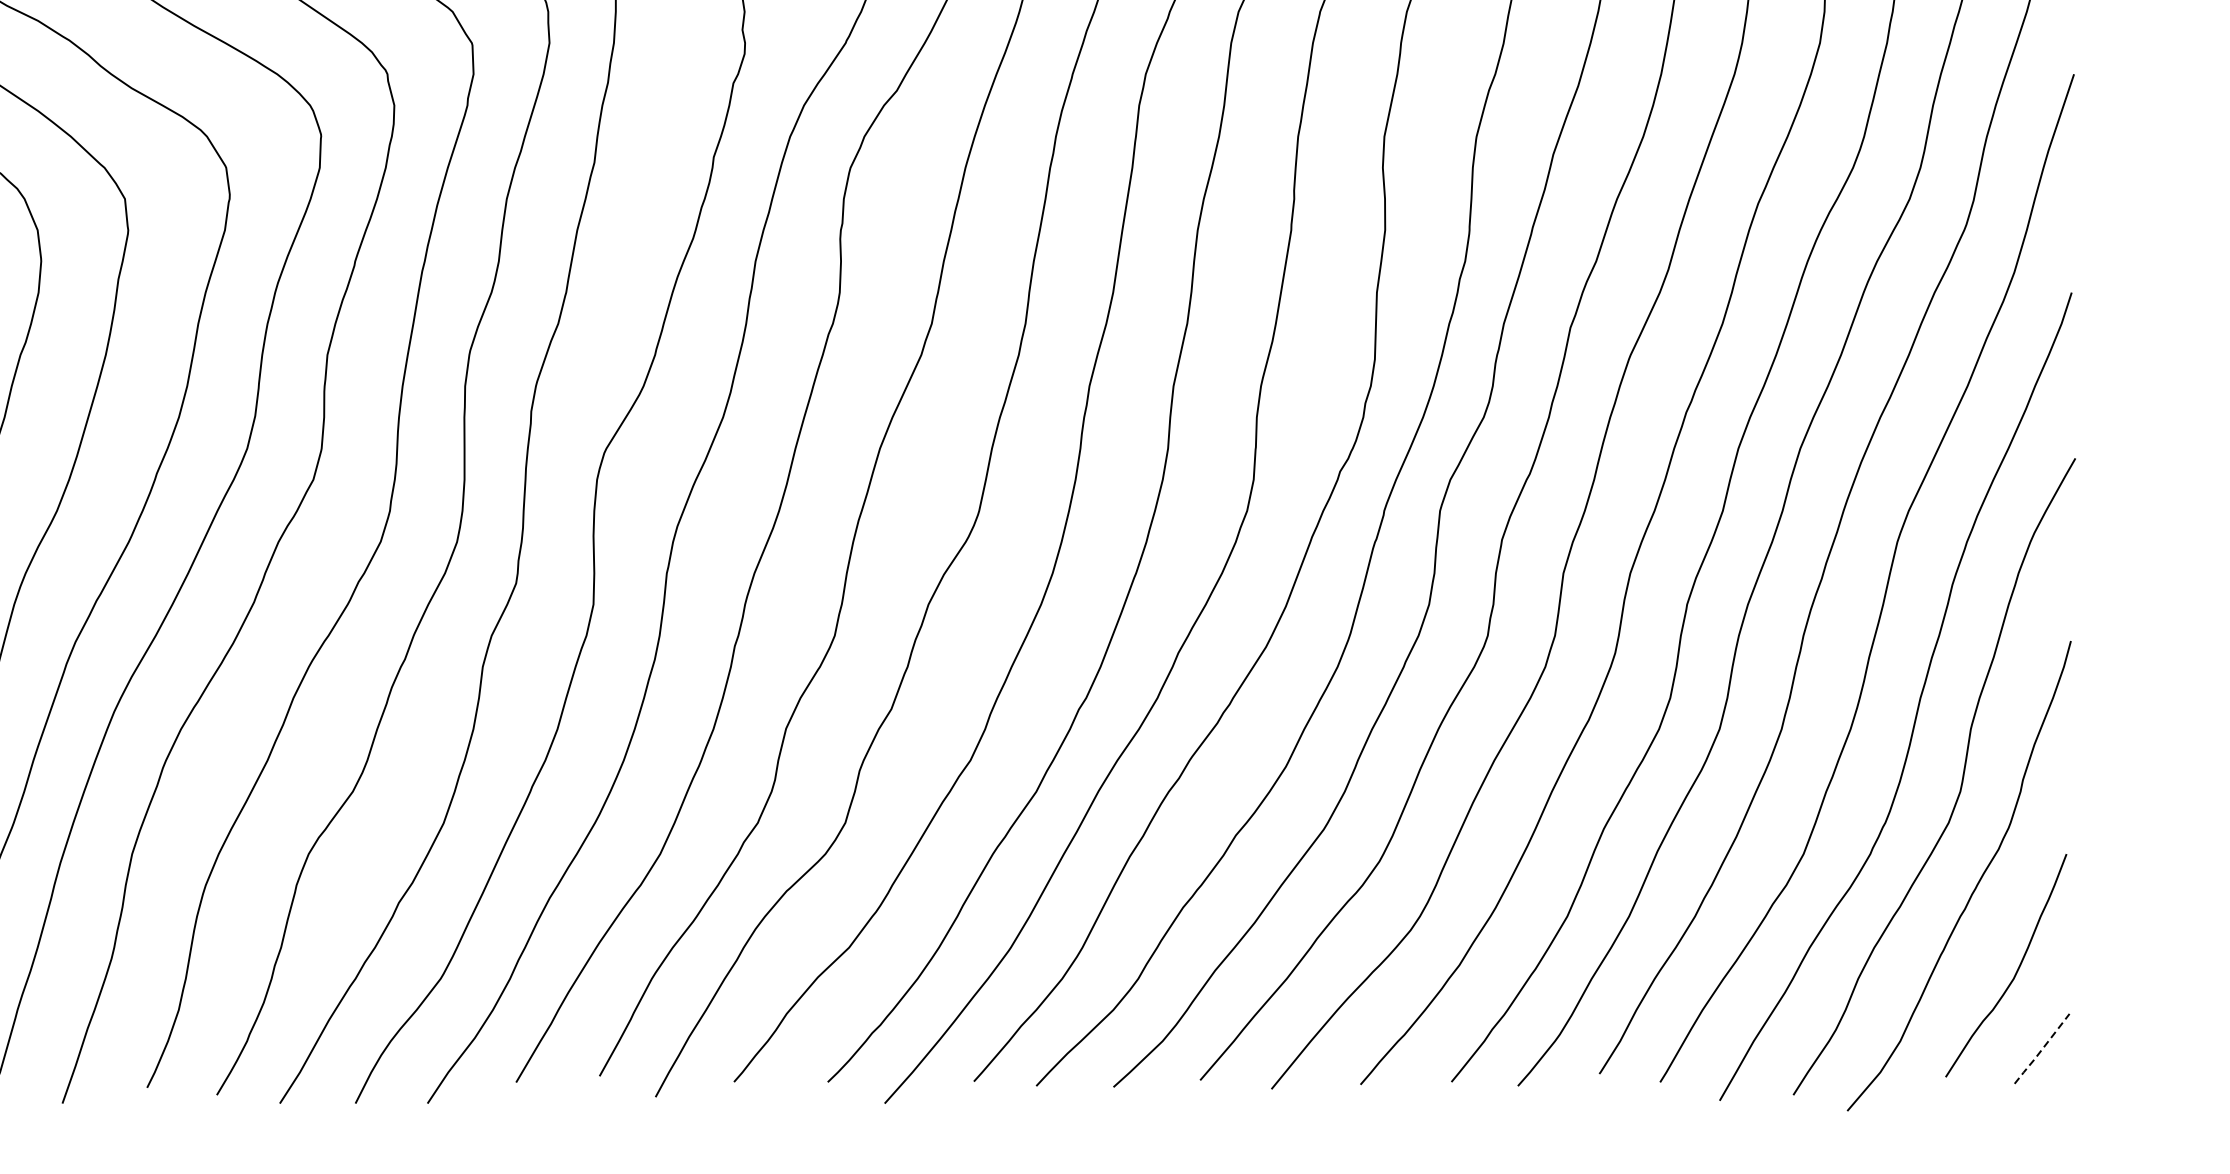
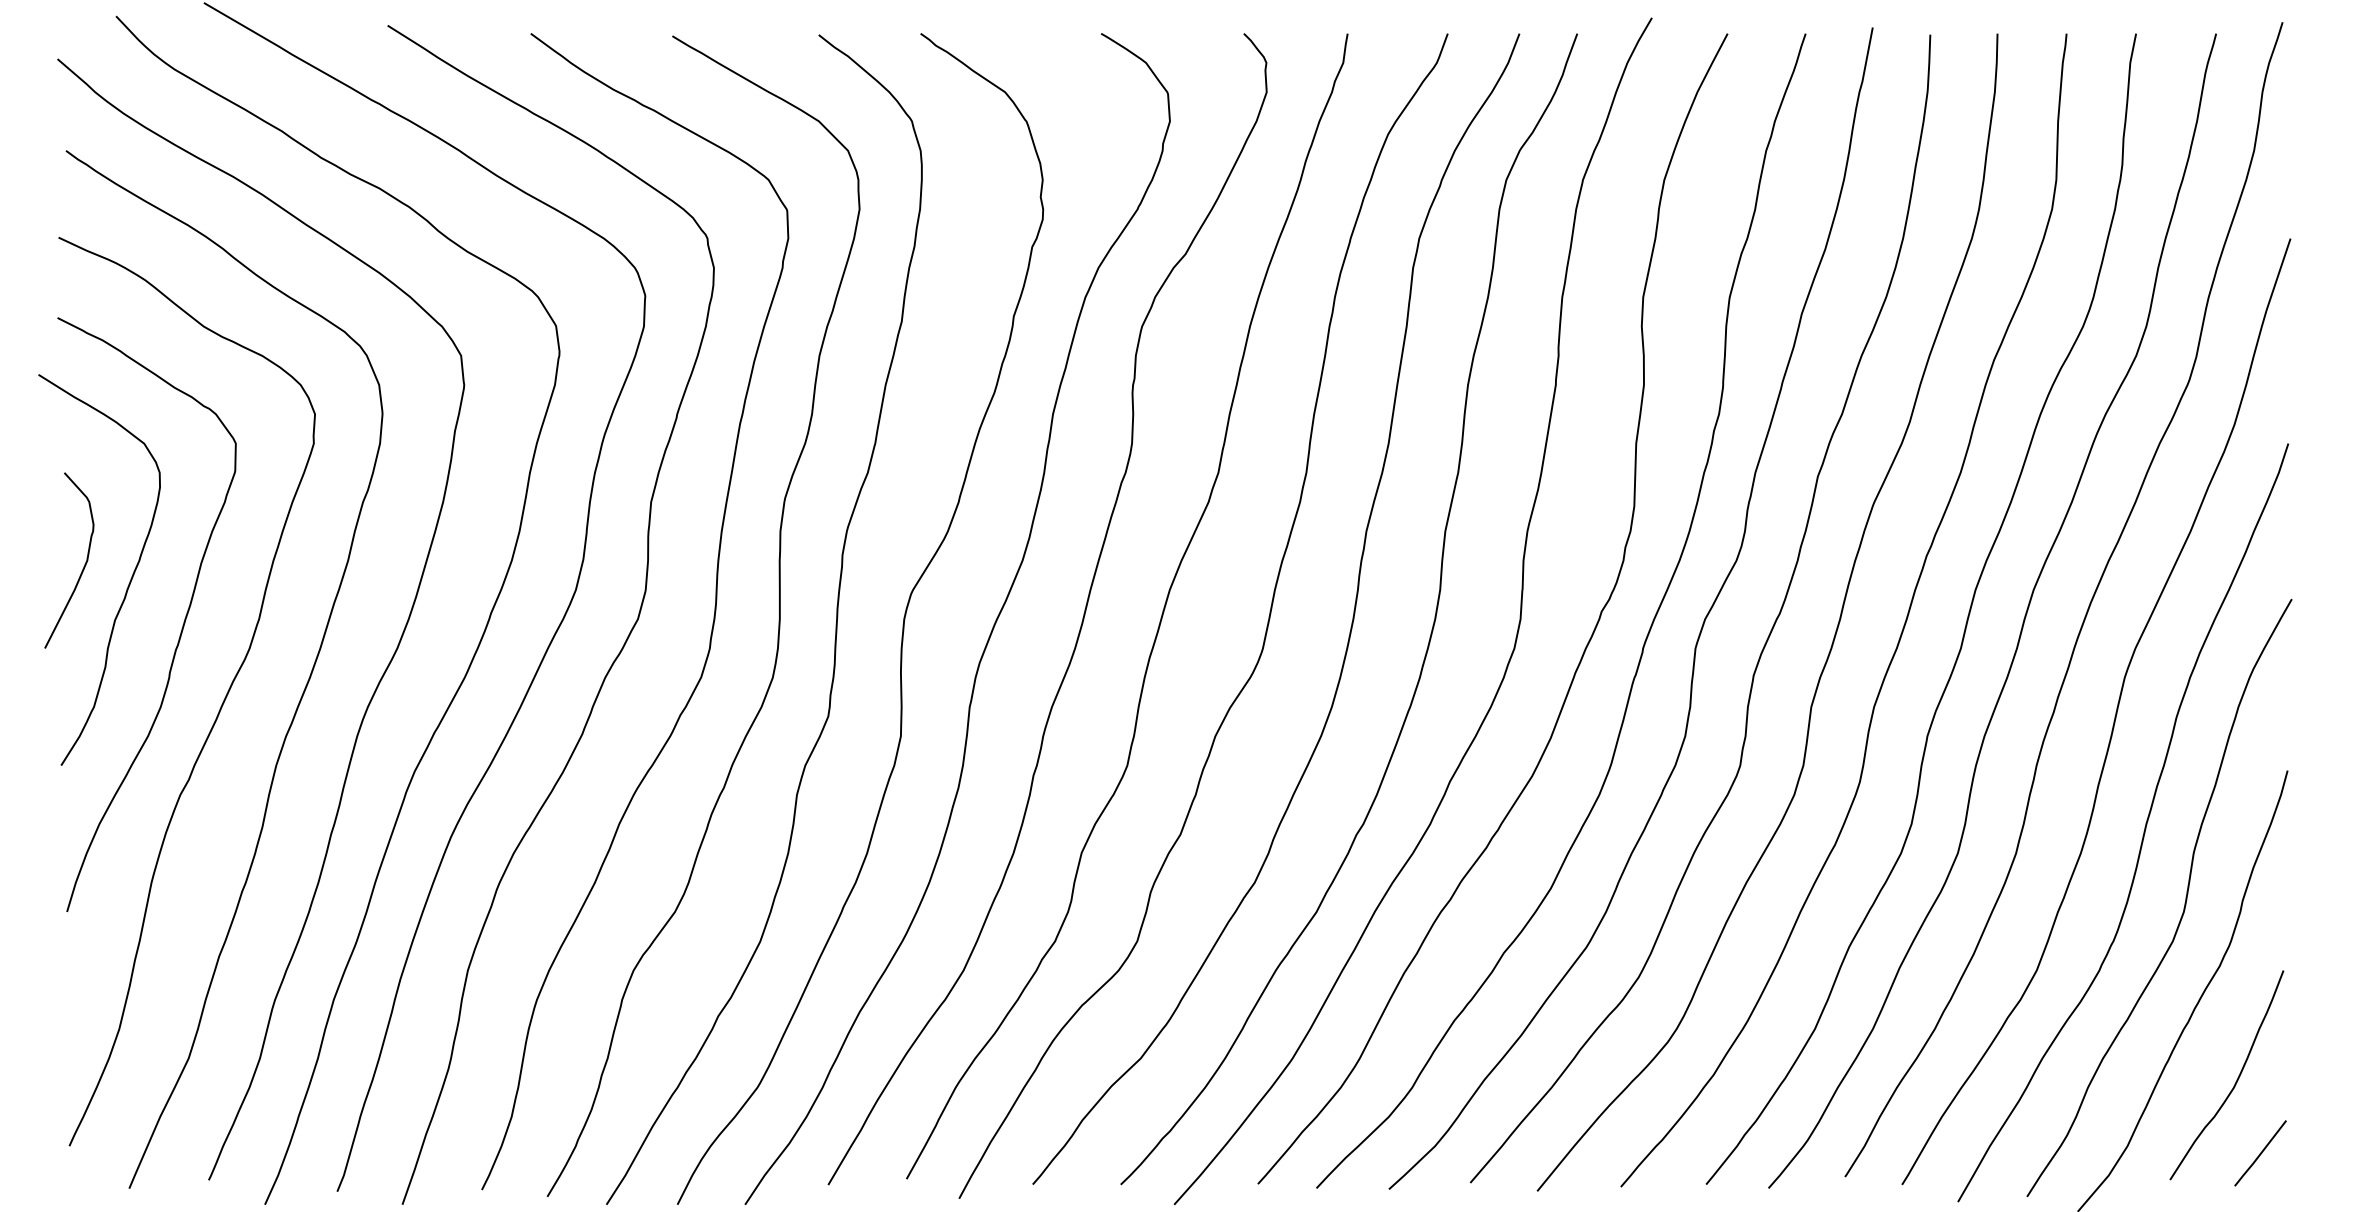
line: (2042, 1050) -> (2260, 1154), dashed -> solid

